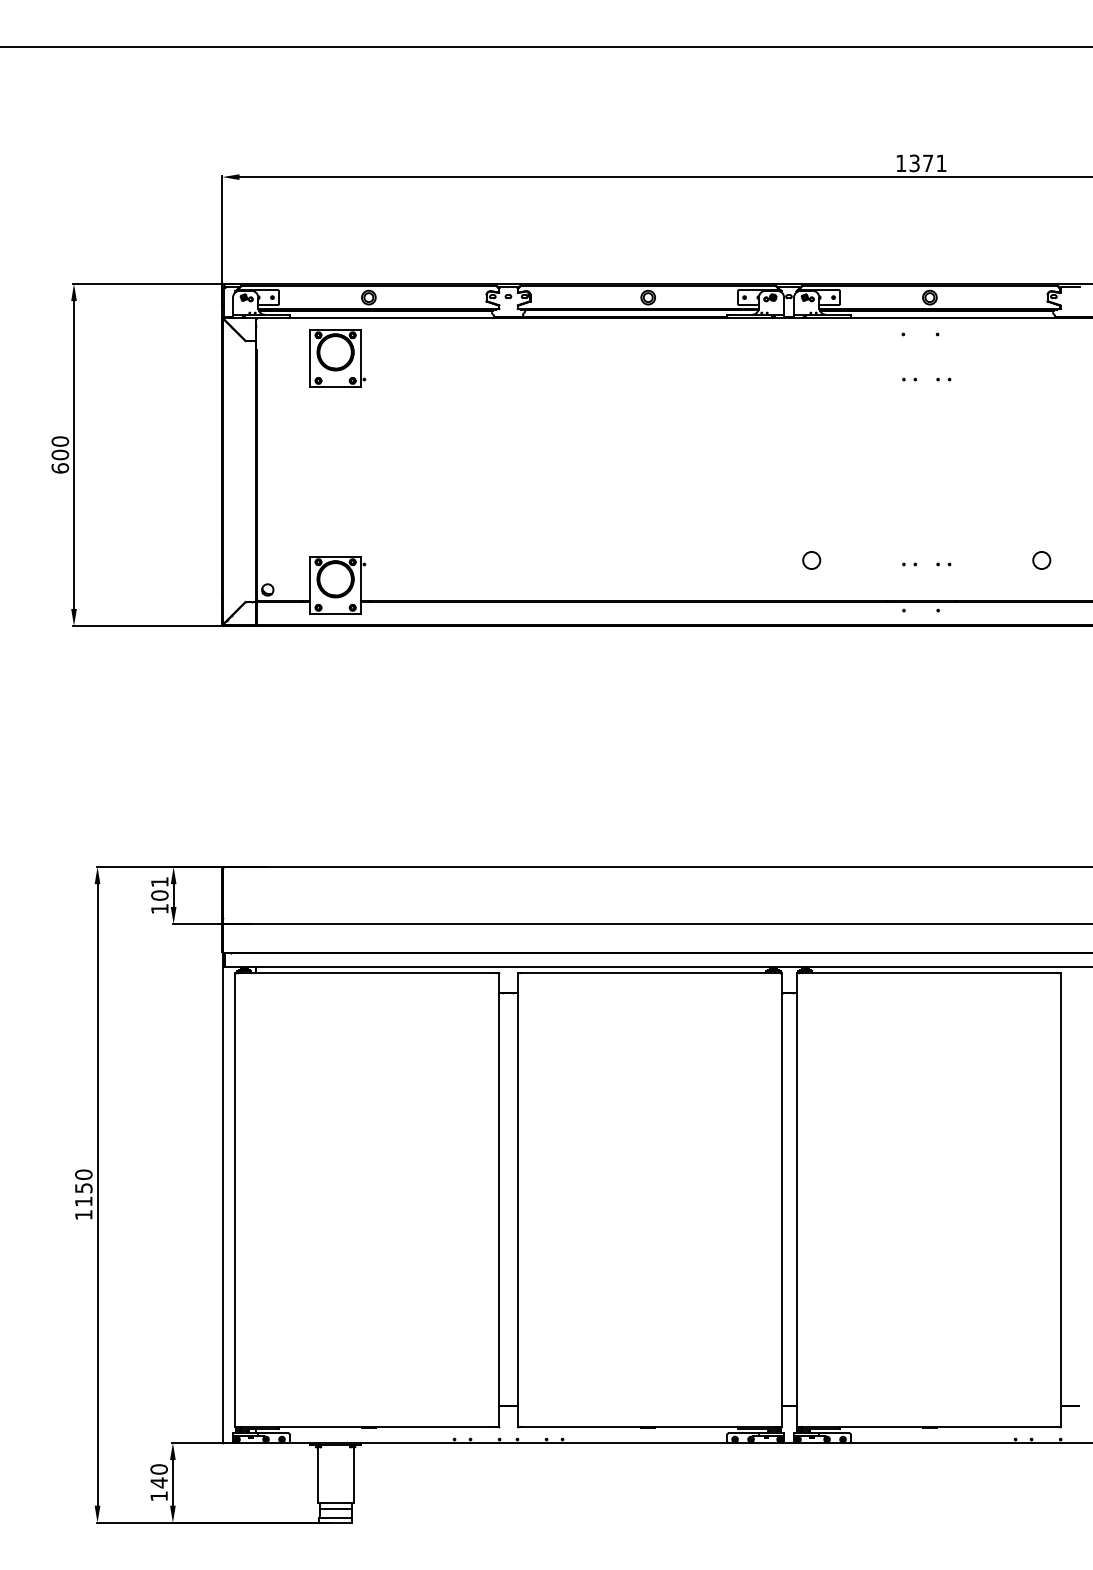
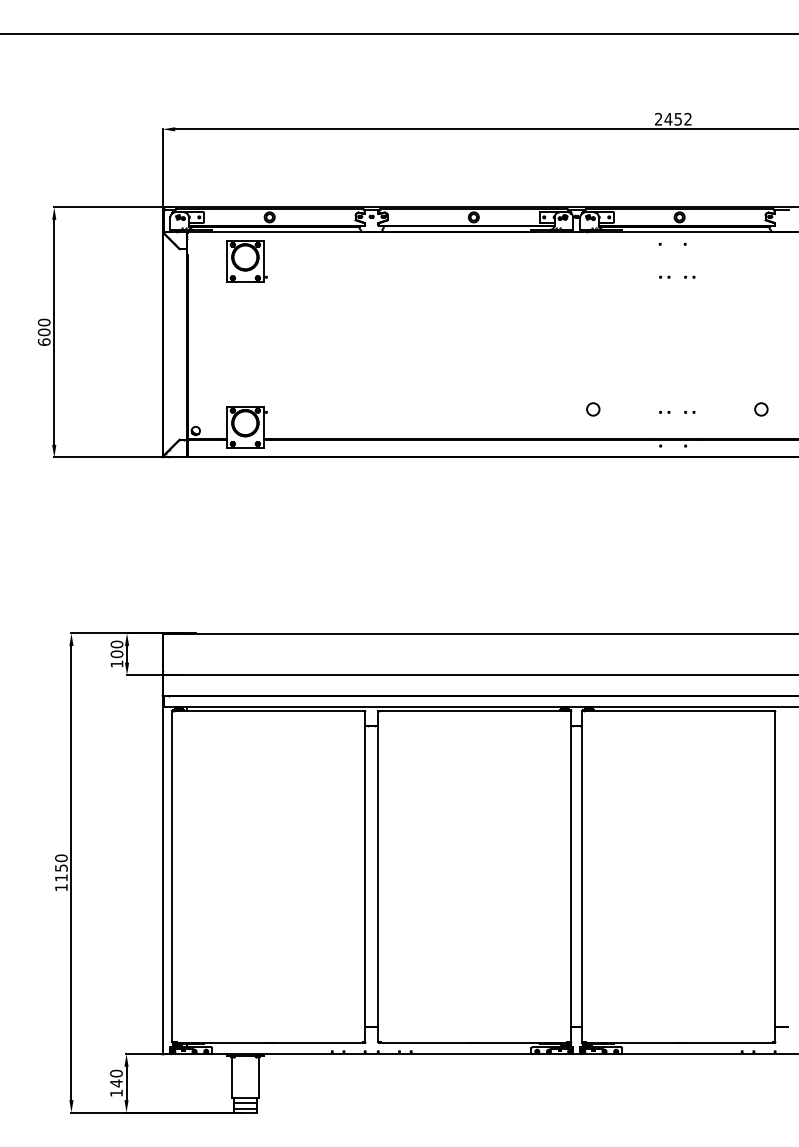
text: (921, 162) -> (673, 118), 1371 -> 2452
text: (159, 882) -> (116, 644), 101 -> 100

